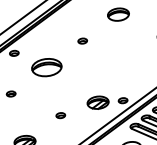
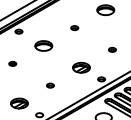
part: (132, 62) -> (112, 49), added
part: (46, 66) -> (43, 45), size x0.71
part: (98, 102) -> (81, 67), moved

